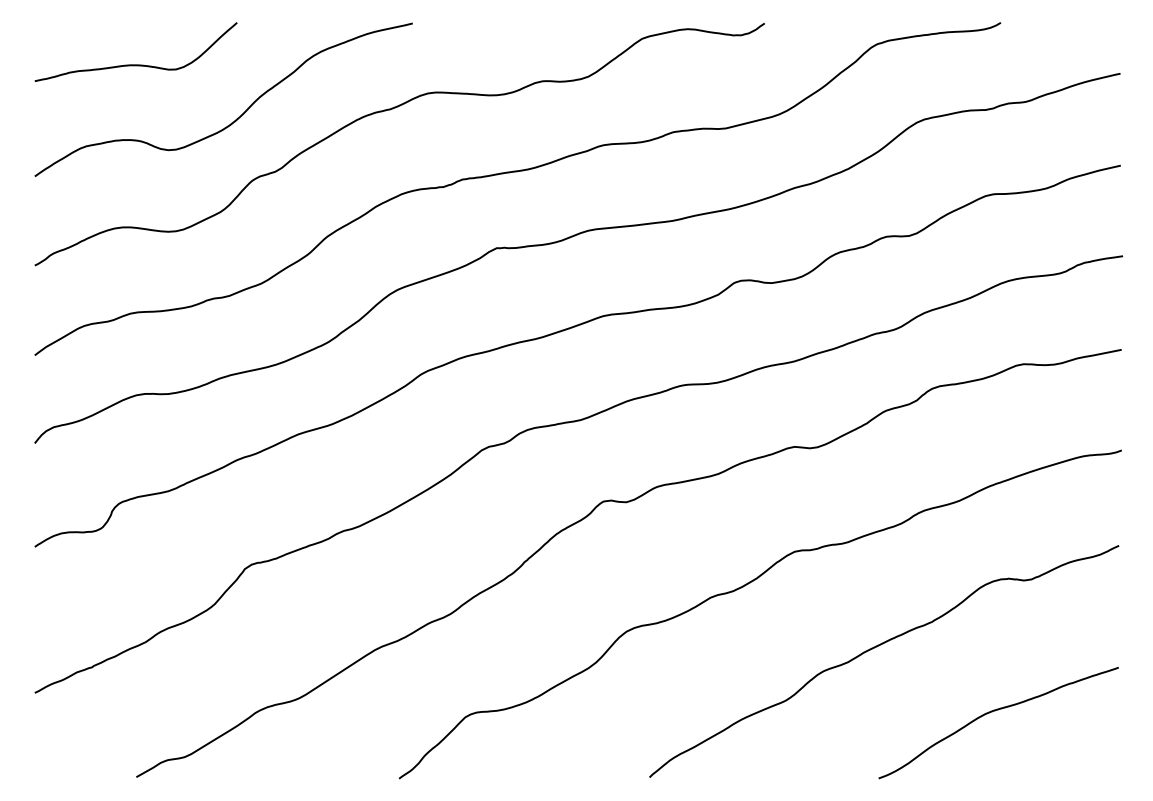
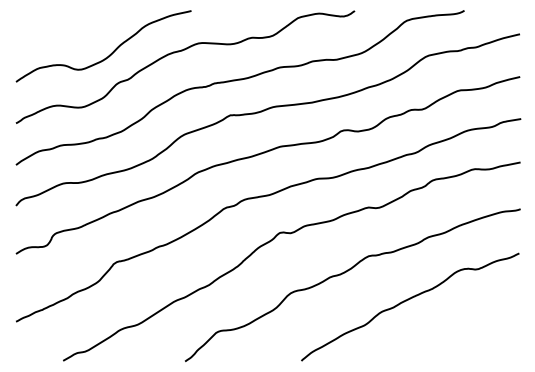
curve: (137, 63) -> (63, 29), removed
curve: (998, 711) -> (463, 330), removed

